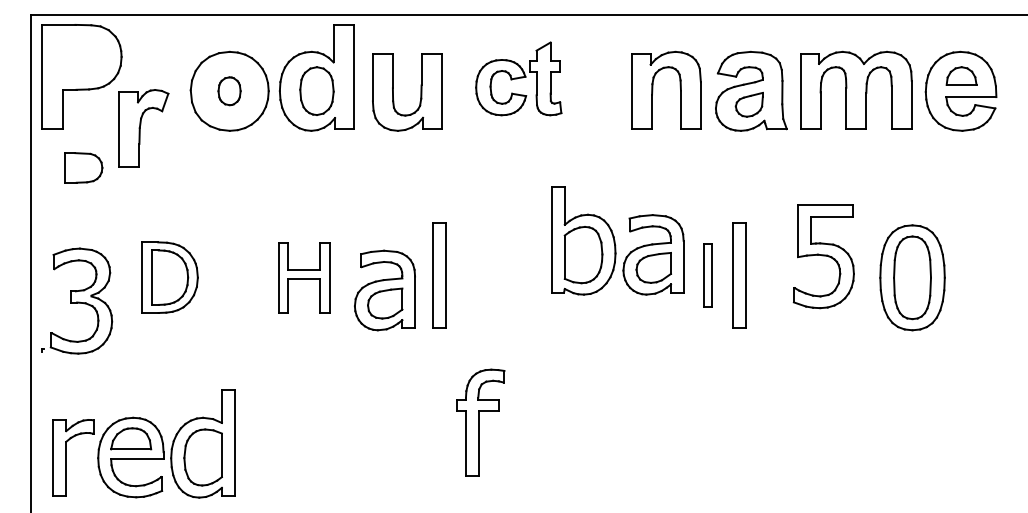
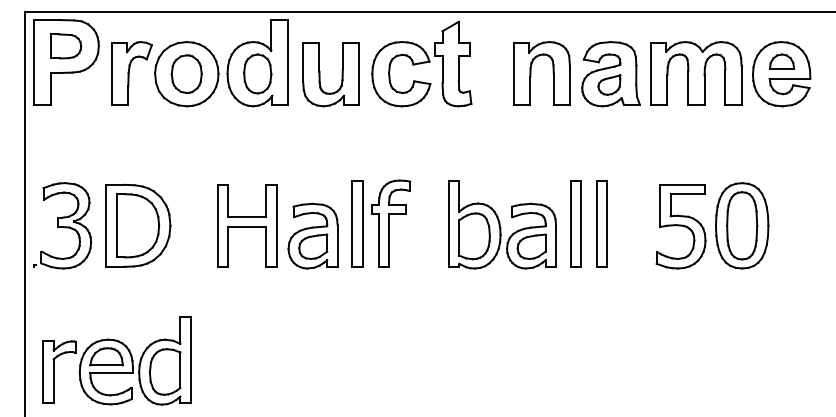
part: (518, 78) -> (421, 63), size x1.43
part: (229, 90) -> (186, 73), size x1.67
part: (143, 128) -> (131, 73), moved
part: (84, 167) -> (66, 46), moved
part: (617, 240) -> (502, 224), moved
part: (823, 256) -> (680, 226), moved
part: (707, 274) -> (575, 223), size x1.67
part: (170, 277) -> (138, 225), size x1.43
part: (304, 277) -> (247, 225), size x1.43
part: (76, 300) -> (62, 225), moved
part: (481, 422) -> (391, 223), moved

